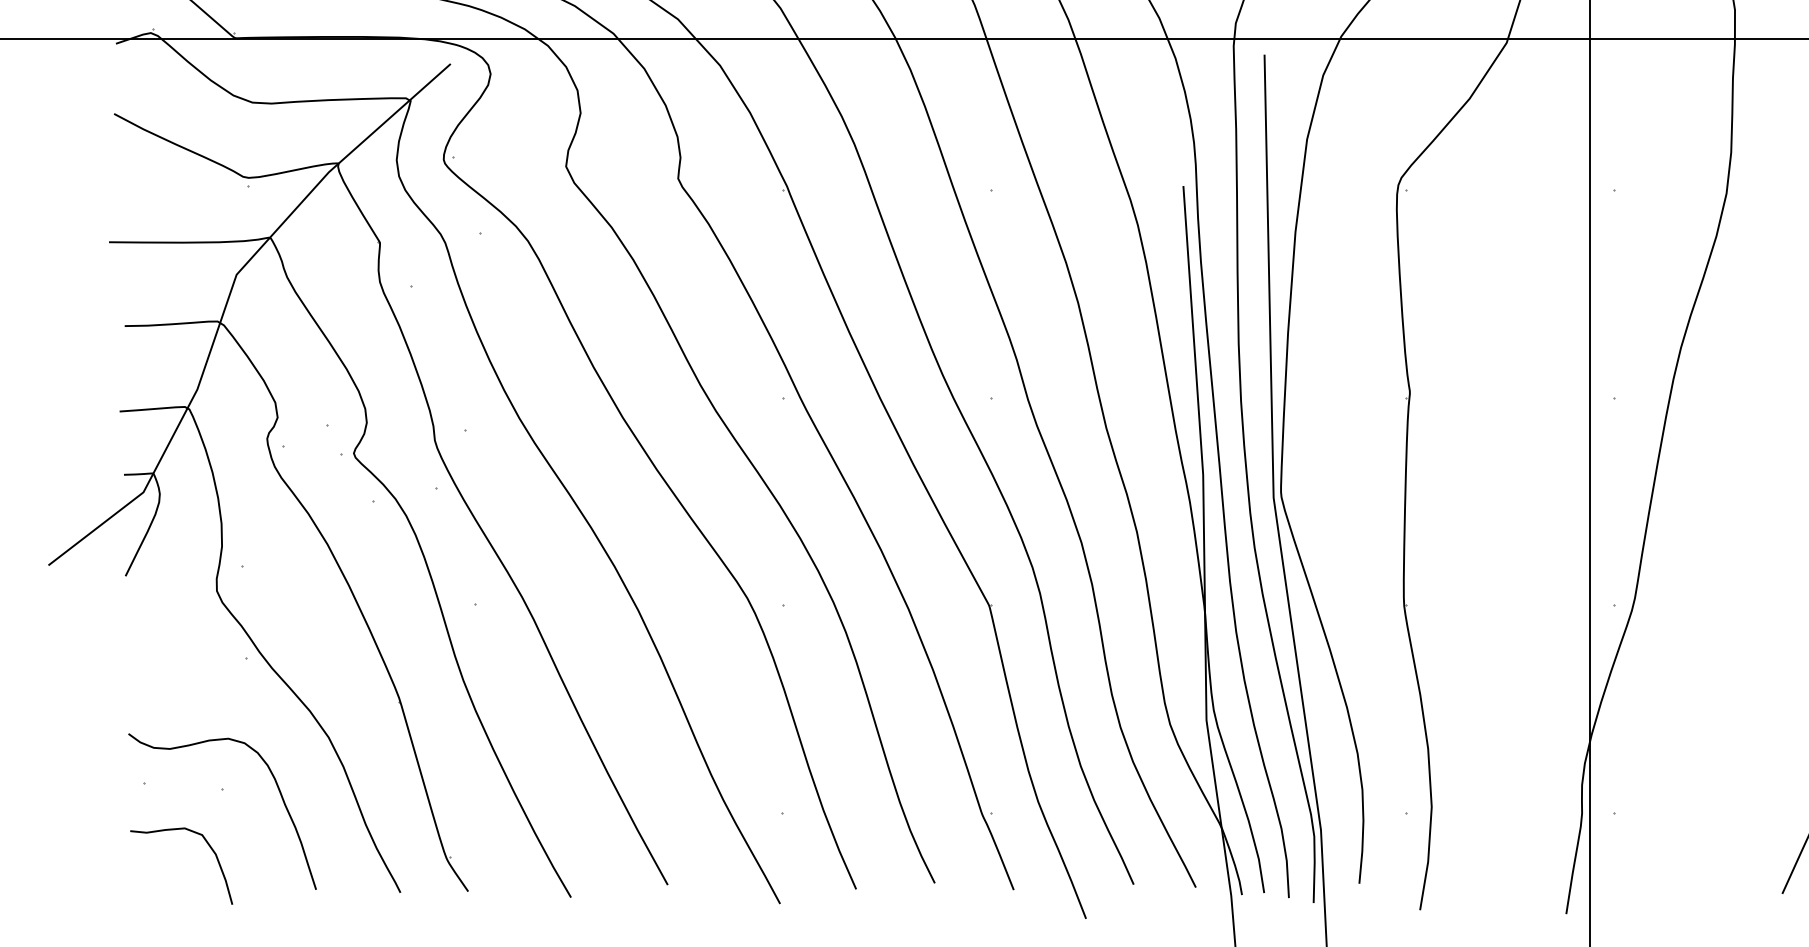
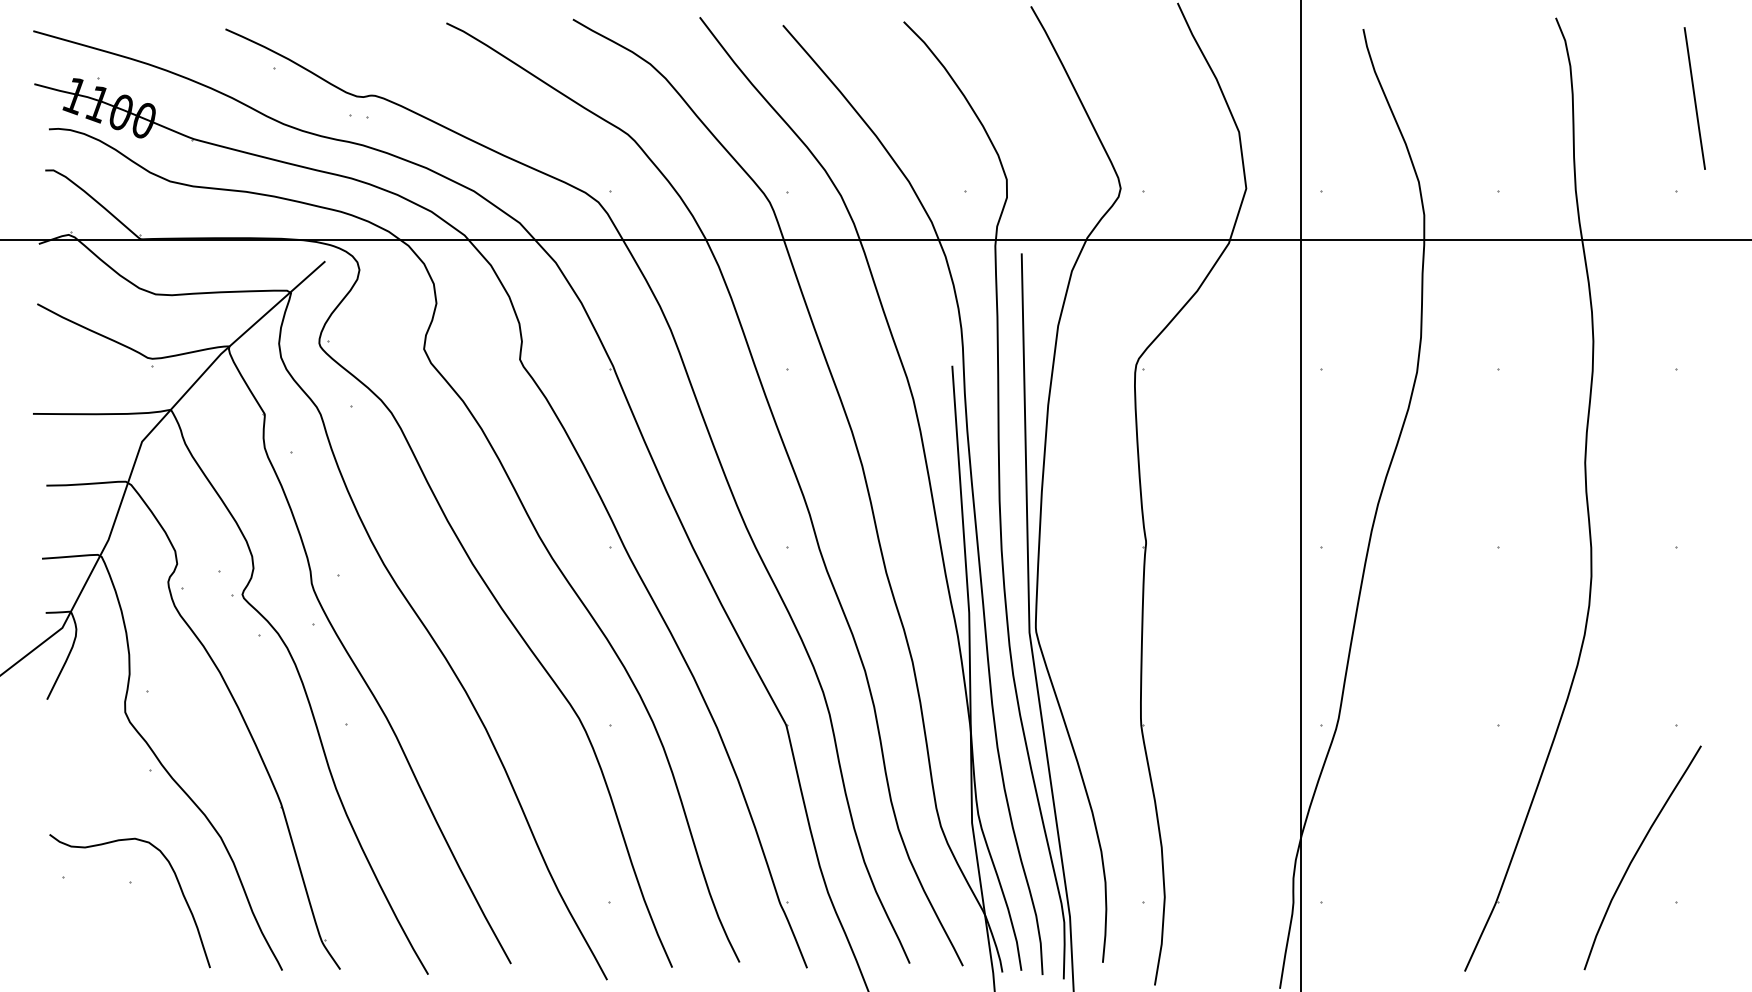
curve: (209, 847) -> (118, 931), removed

